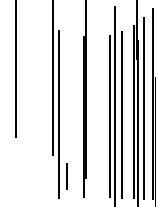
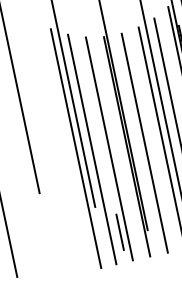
line: (48, 111) -> (76, 149), added
line: (71, 116) -> (109, 149), added
line: (97, 117) -> (145, 143), added

